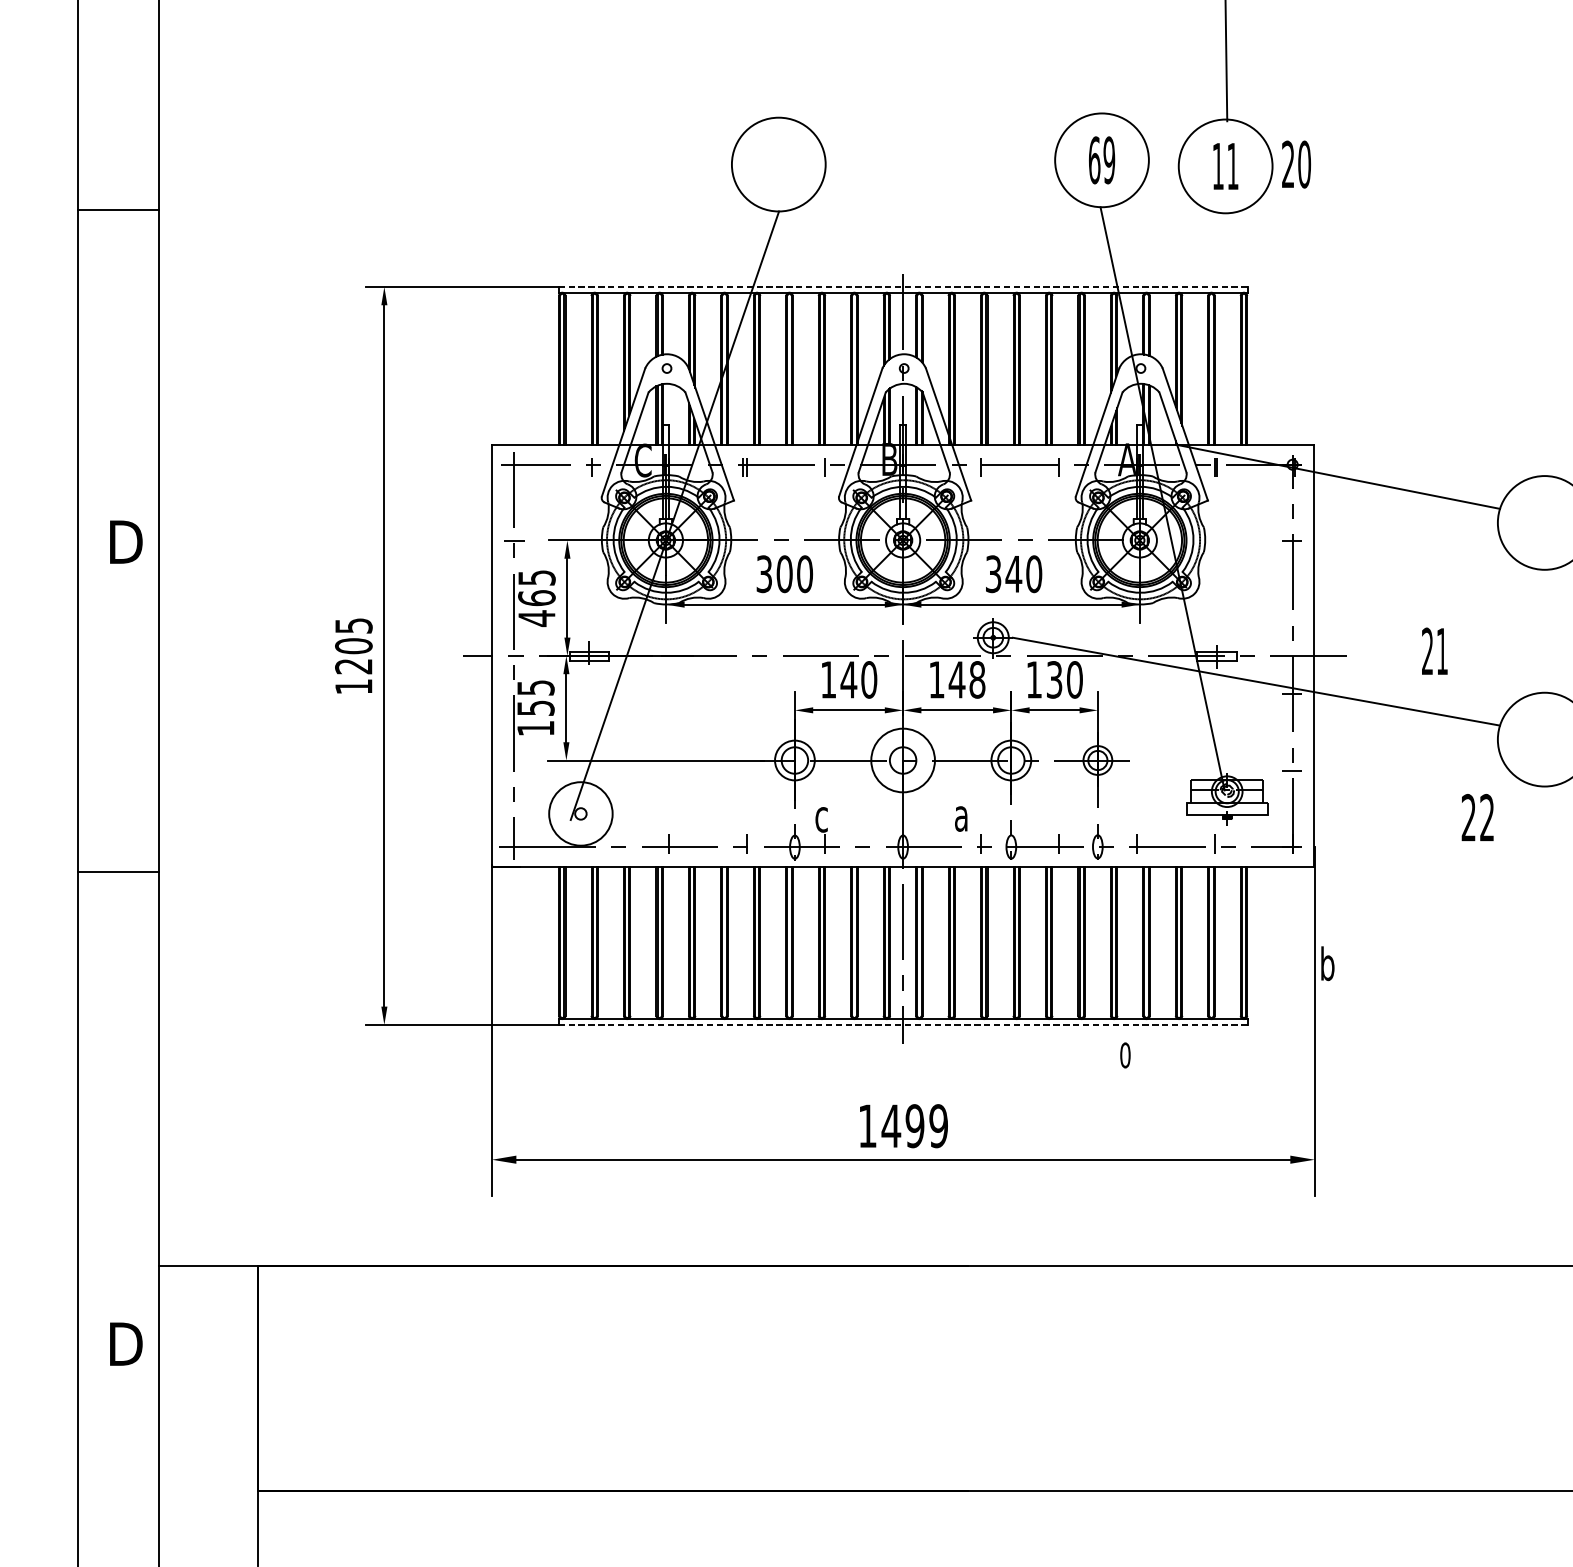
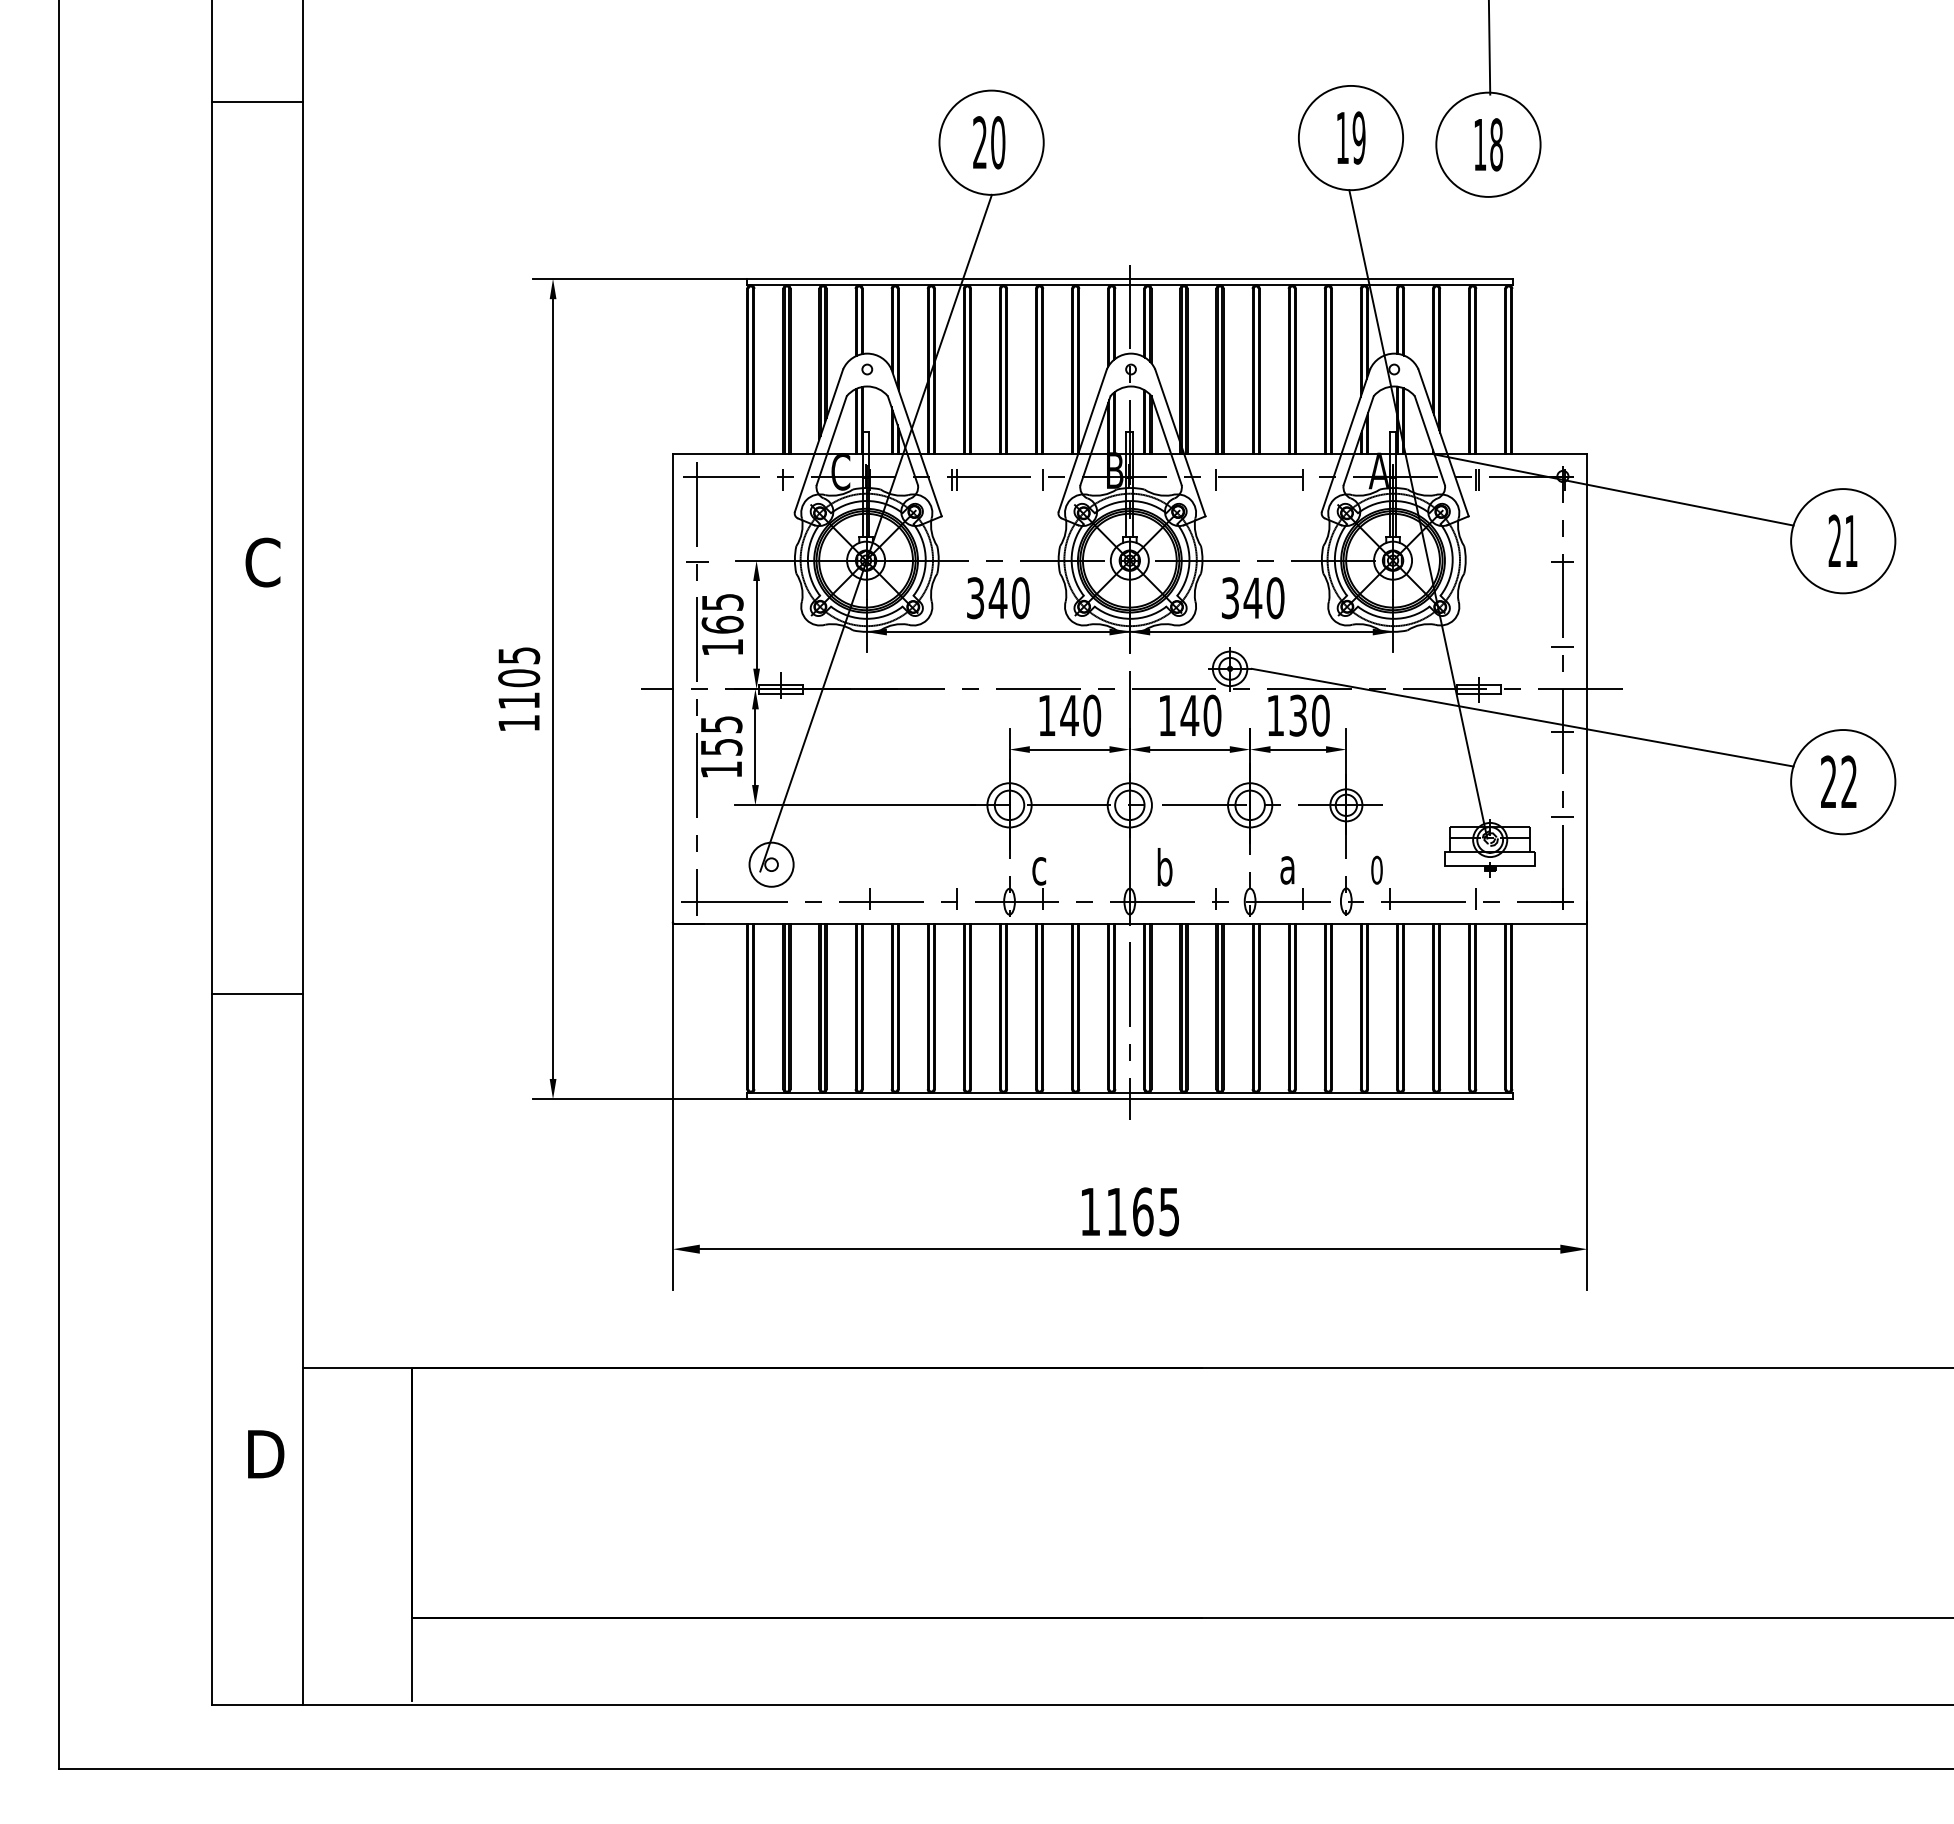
text: (1094, 159) -> (1342, 137), 69 -> 19
text: (1296, 164) -> (989, 142), moved
text: (1232, 166) -> (1496, 144), 11 -> 18
line: (118, 209) -> (257, 101), moved
line: (902, 286) -> (1129, 278), dashed -> solid
text: (124, 542) -> (264, 562), D -> C
text: (784, 574) -> (997, 598), 300 -> 340
line: (1292, 617) -> (1562, 646), added
text: (536, 618) -> (722, 647), 465 -> 165
text: (1434, 650) -> (1842, 540), moved
text: (353, 666) -> (518, 700), 1205 -> 1105
text: (977, 679) -> (1212, 715), 148 -> 140
circle: (902, 760) -> (1129, 805), size x0.62
circle: (580, 813) -> (771, 864), size x0.62
text: (1477, 817) -> (1838, 781), moved
text: (961, 819) -> (1287, 870), moved
line: (118, 872) -> (257, 993), moved
text: (1327, 963) -> (1164, 867), moved
line: (902, 1025) -> (1129, 1099), dashed -> solid
text: (1124, 1054) -> (1376, 869), moved
text: (914, 1125) -> (1142, 1211), 1499 -> 1165

